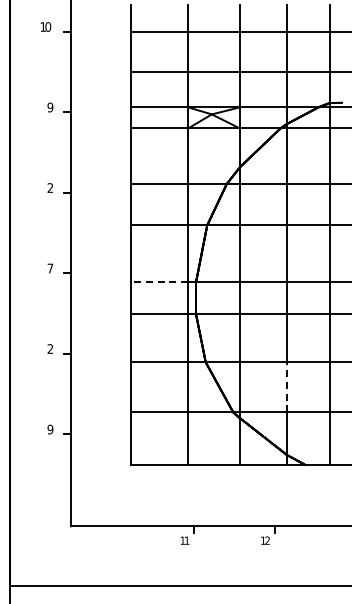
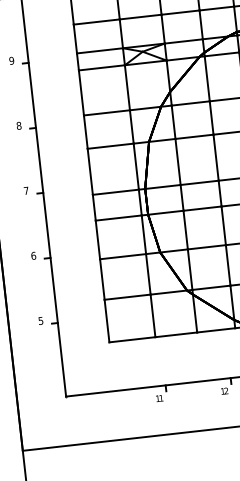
text: (50, 187) -> (19, 125), 2 -> 8
line: (159, 282) -> (115, 192), dashed -> solid
text: (50, 348) -> (33, 255), 2 -> 6
line: (286, 386) -> (227, 264), dashed -> solid
text: (50, 429) -> (40, 320), 9 -> 5

